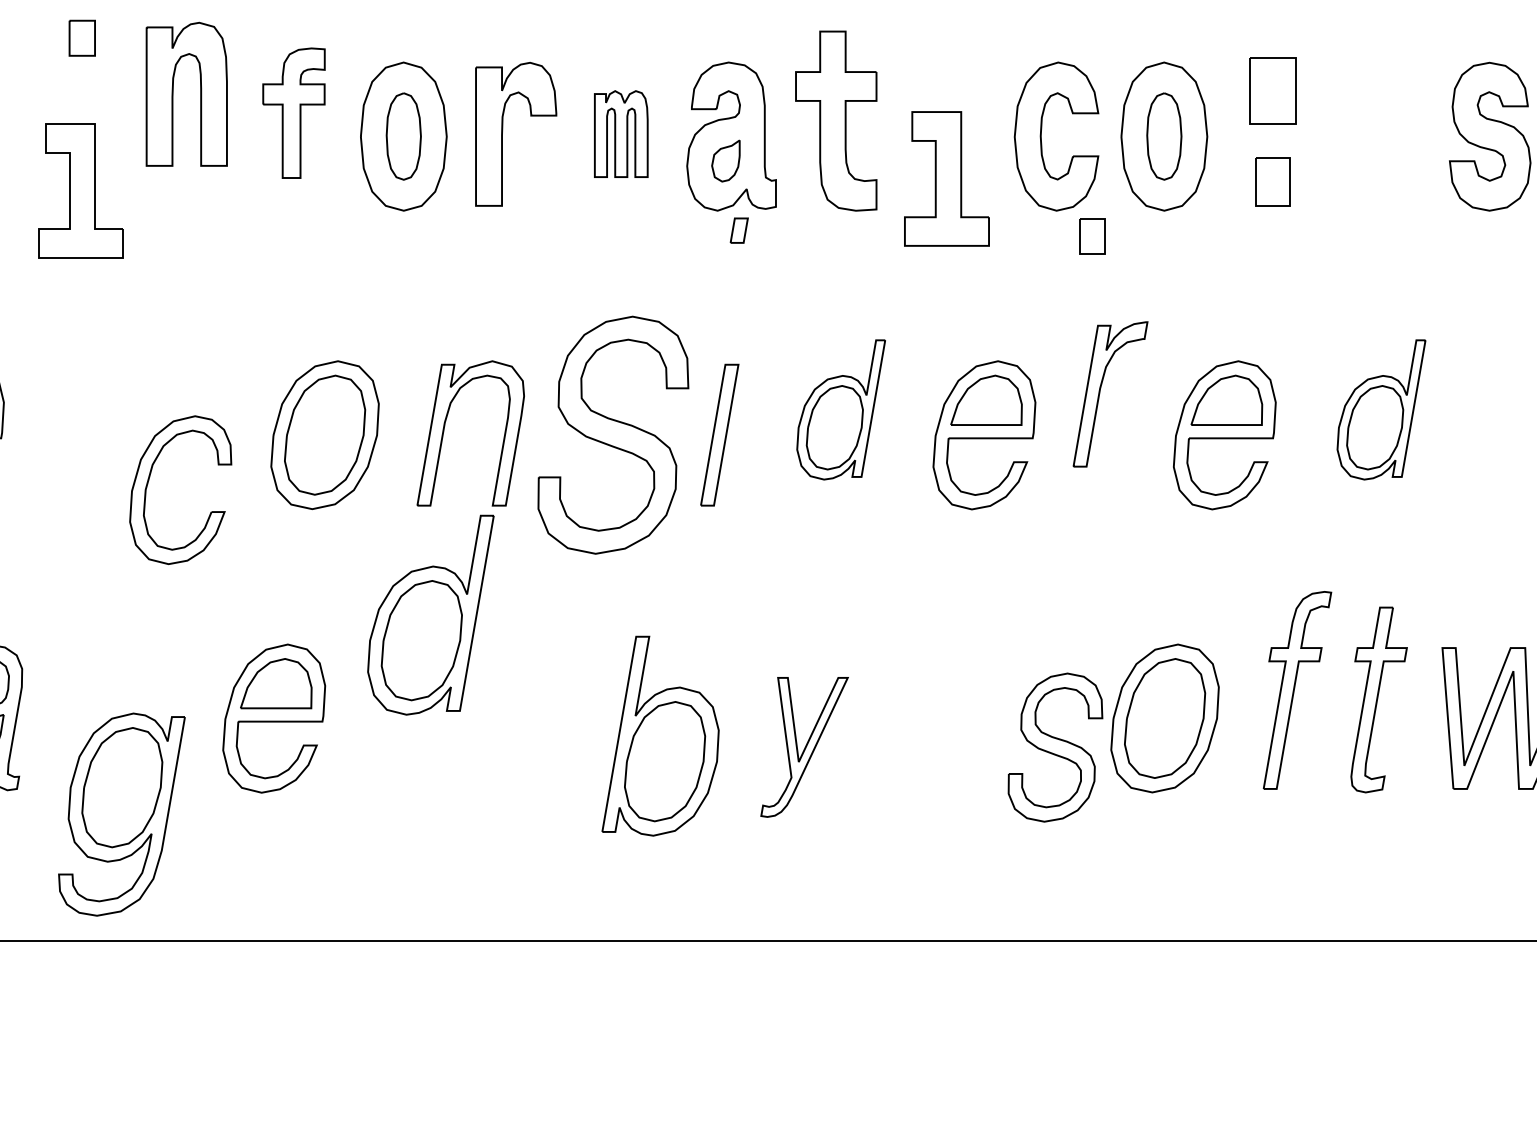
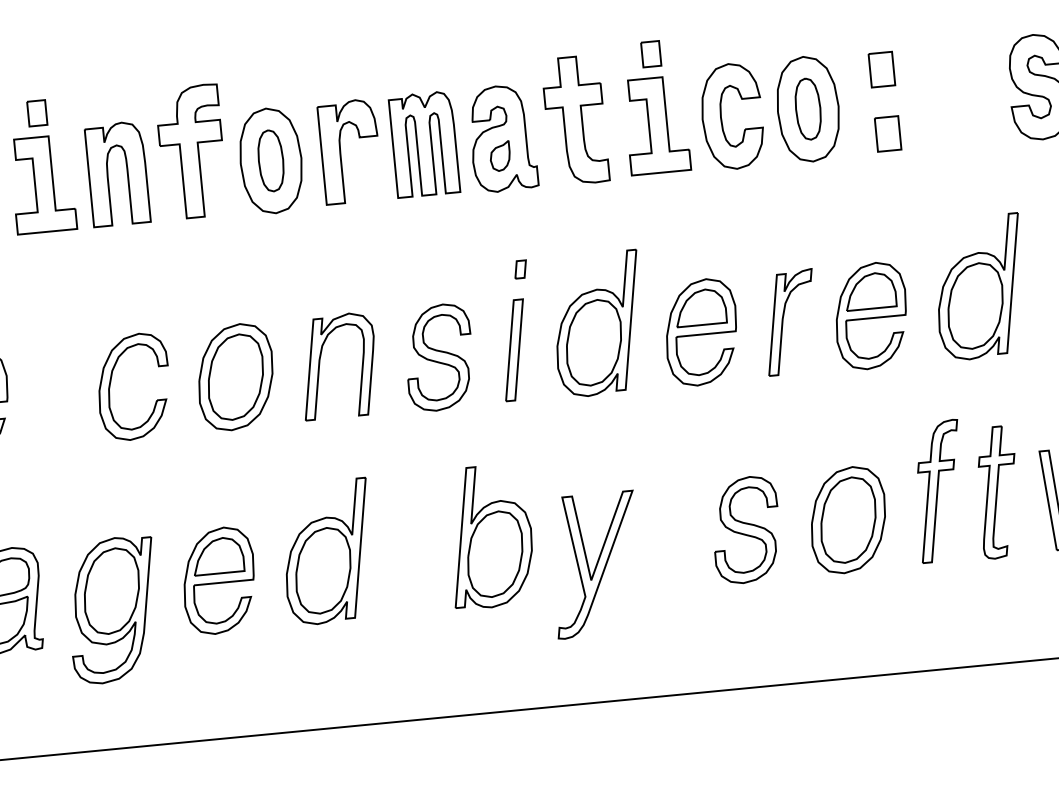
part: (1272, 90) -> (881, 69), size x0.71
part: (173, 93) -> (108, 174), moved
part: (293, 112) -> (191, 151), size x1.43
part: (621, 133) -> (424, 143), size x1.67
part: (946, 178) -> (656, 125), moved
part: (80, 190) -> (42, 184), moved
part: (738, 230) -> (520, 269), moved
part: (1092, 236) -> (651, 54), moved
part: (1100, 393) -> (783, 322), moved
part: (840, 409) -> (598, 323), size x1.43
part: (1381, 409) -> (980, 287), size x1.43
part: (612, 435) -> (438, 357), size x0.62
part: (149, 480) -> (111, 382), moved
part: (430, 614) -> (327, 551), moved
part: (660, 735) -> (490, 536), moved
part: (804, 747) -> (595, 565), size x1.43
part: (1055, 747) -> (746, 529), moved
part: (121, 814) -> (113, 610), moved

